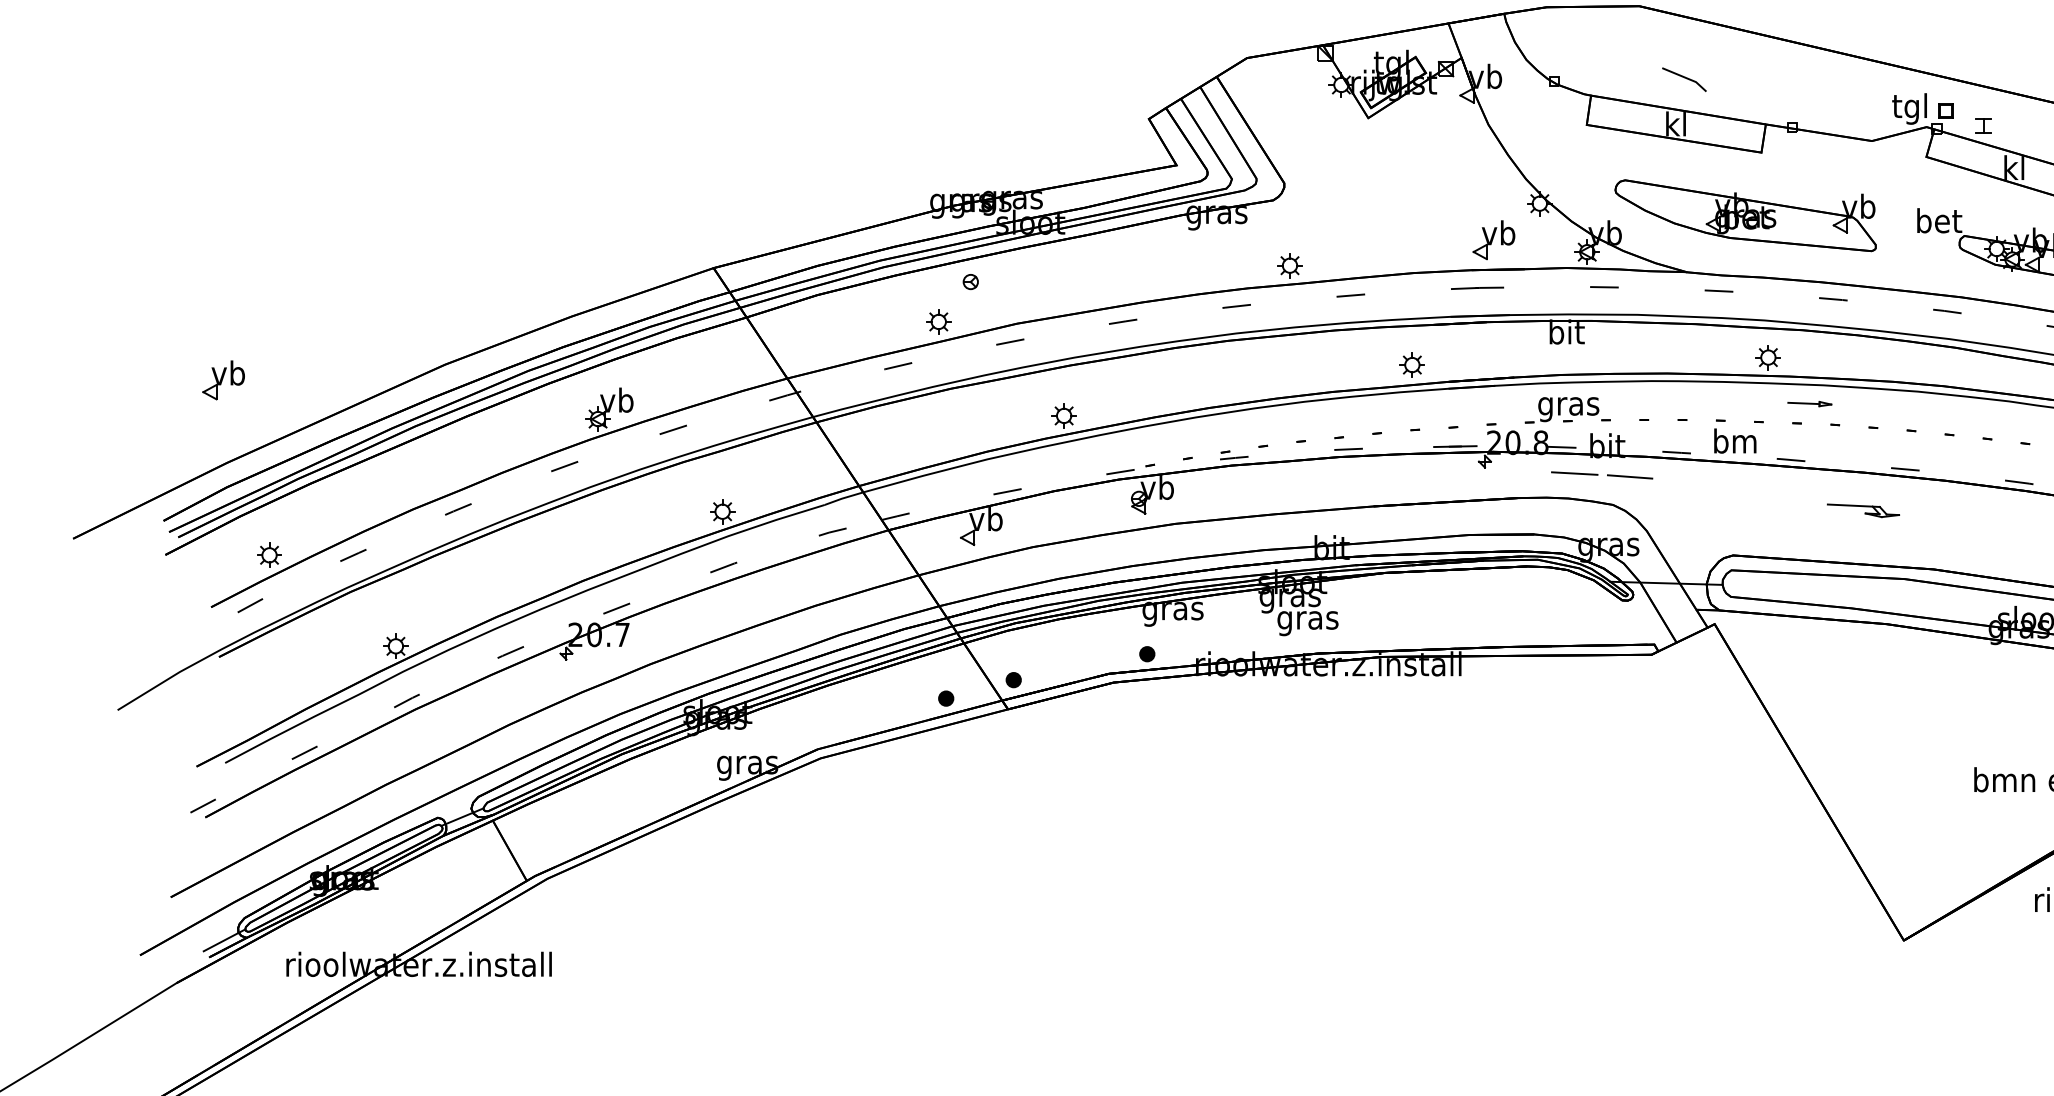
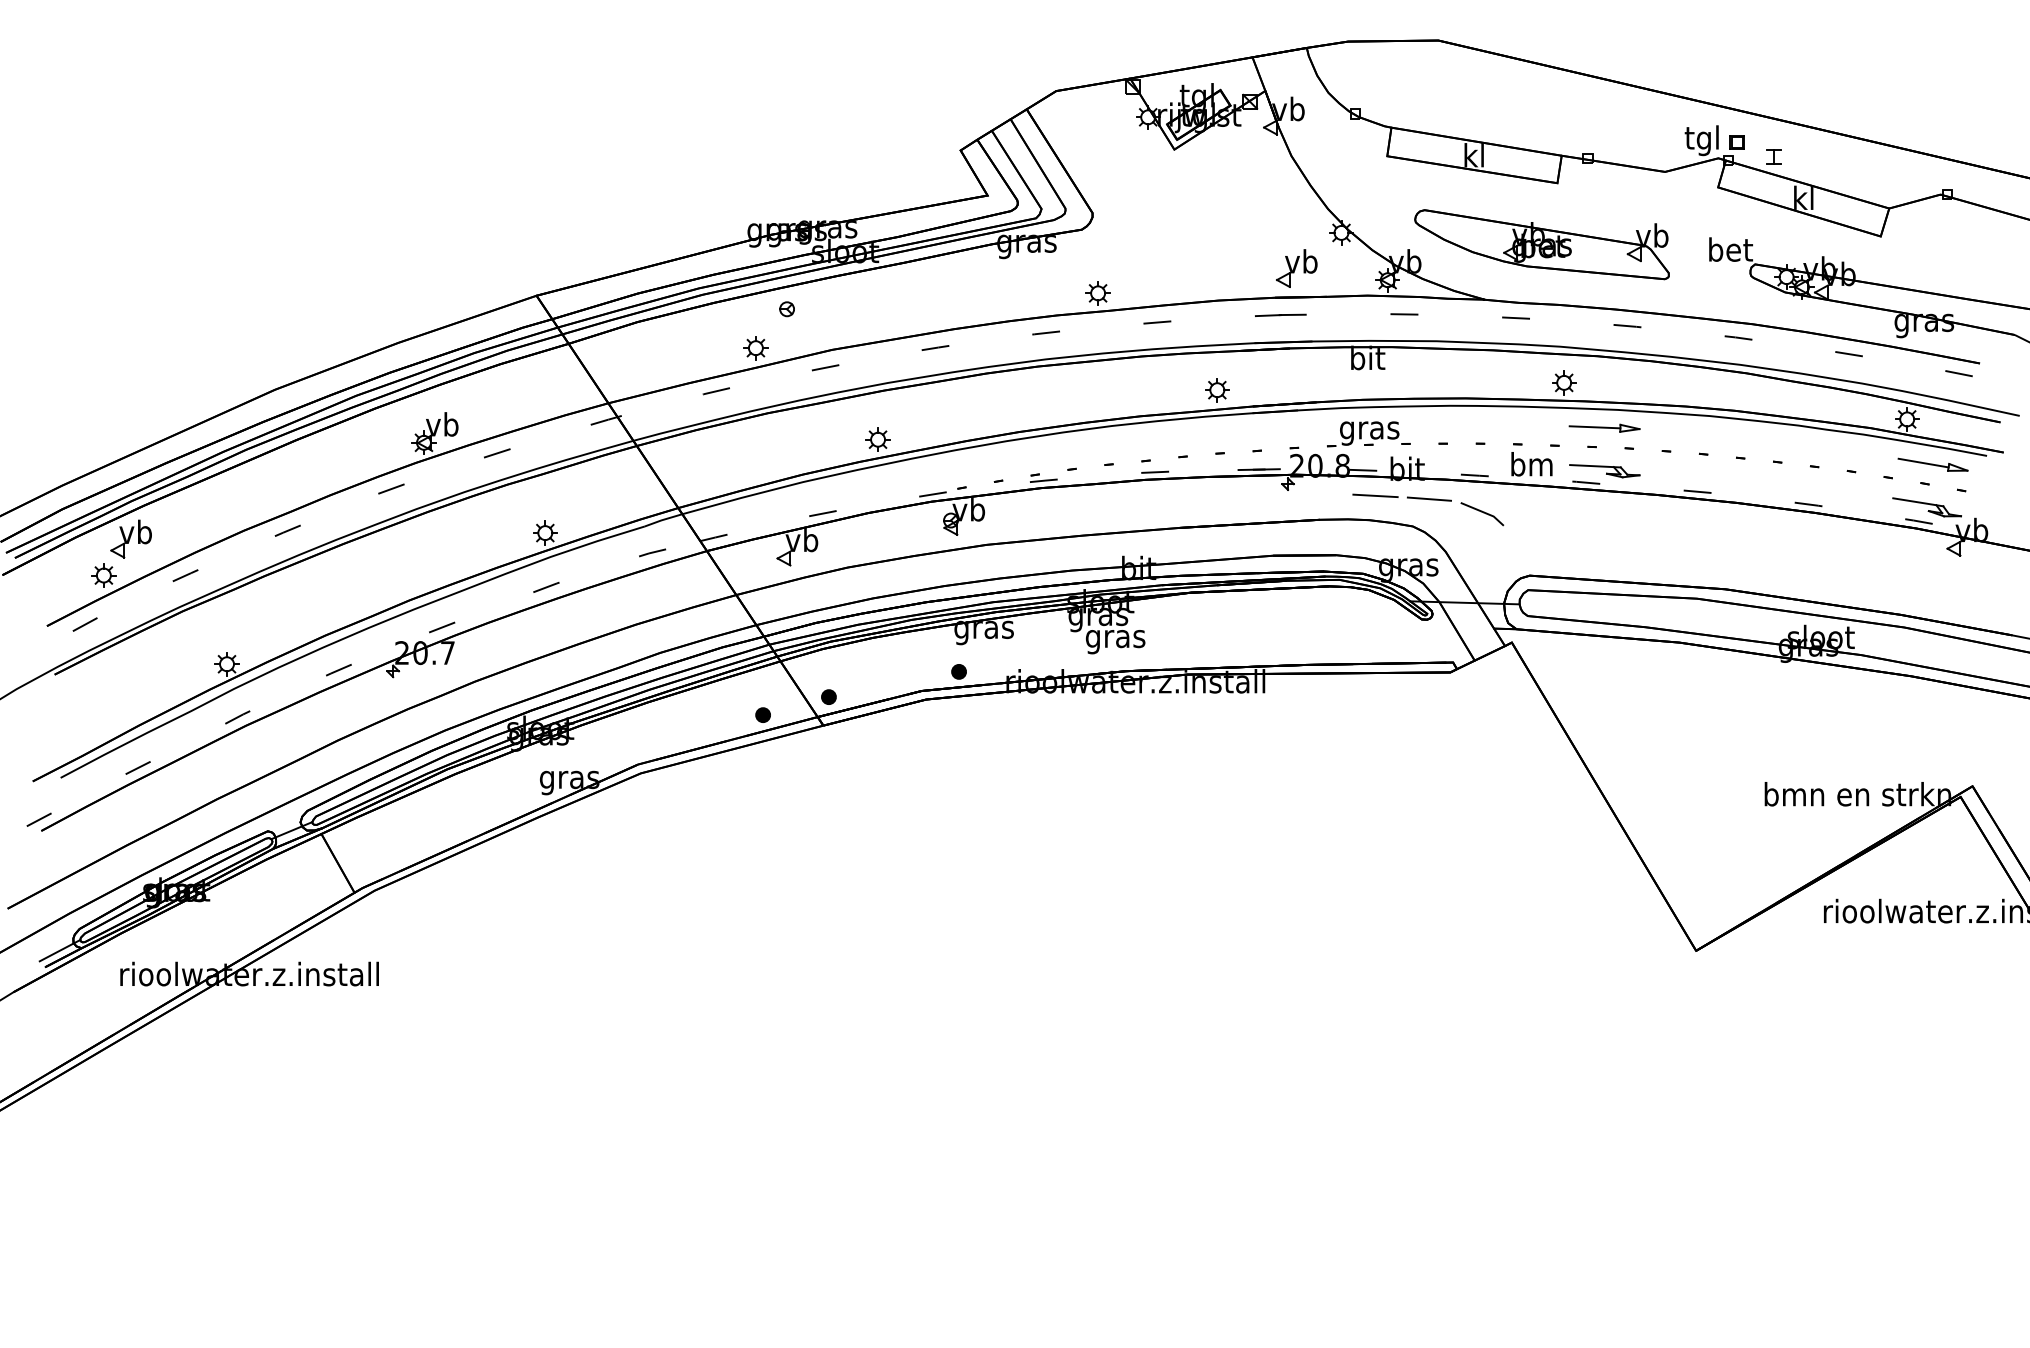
line: (1685, 79) -> (1483, 513), moved
part: (222, 379) -> (130, 538), moved
part: (1809, 403) -> (1604, 427), size x1.67
part: (1863, 511) -> (1604, 471), moved

